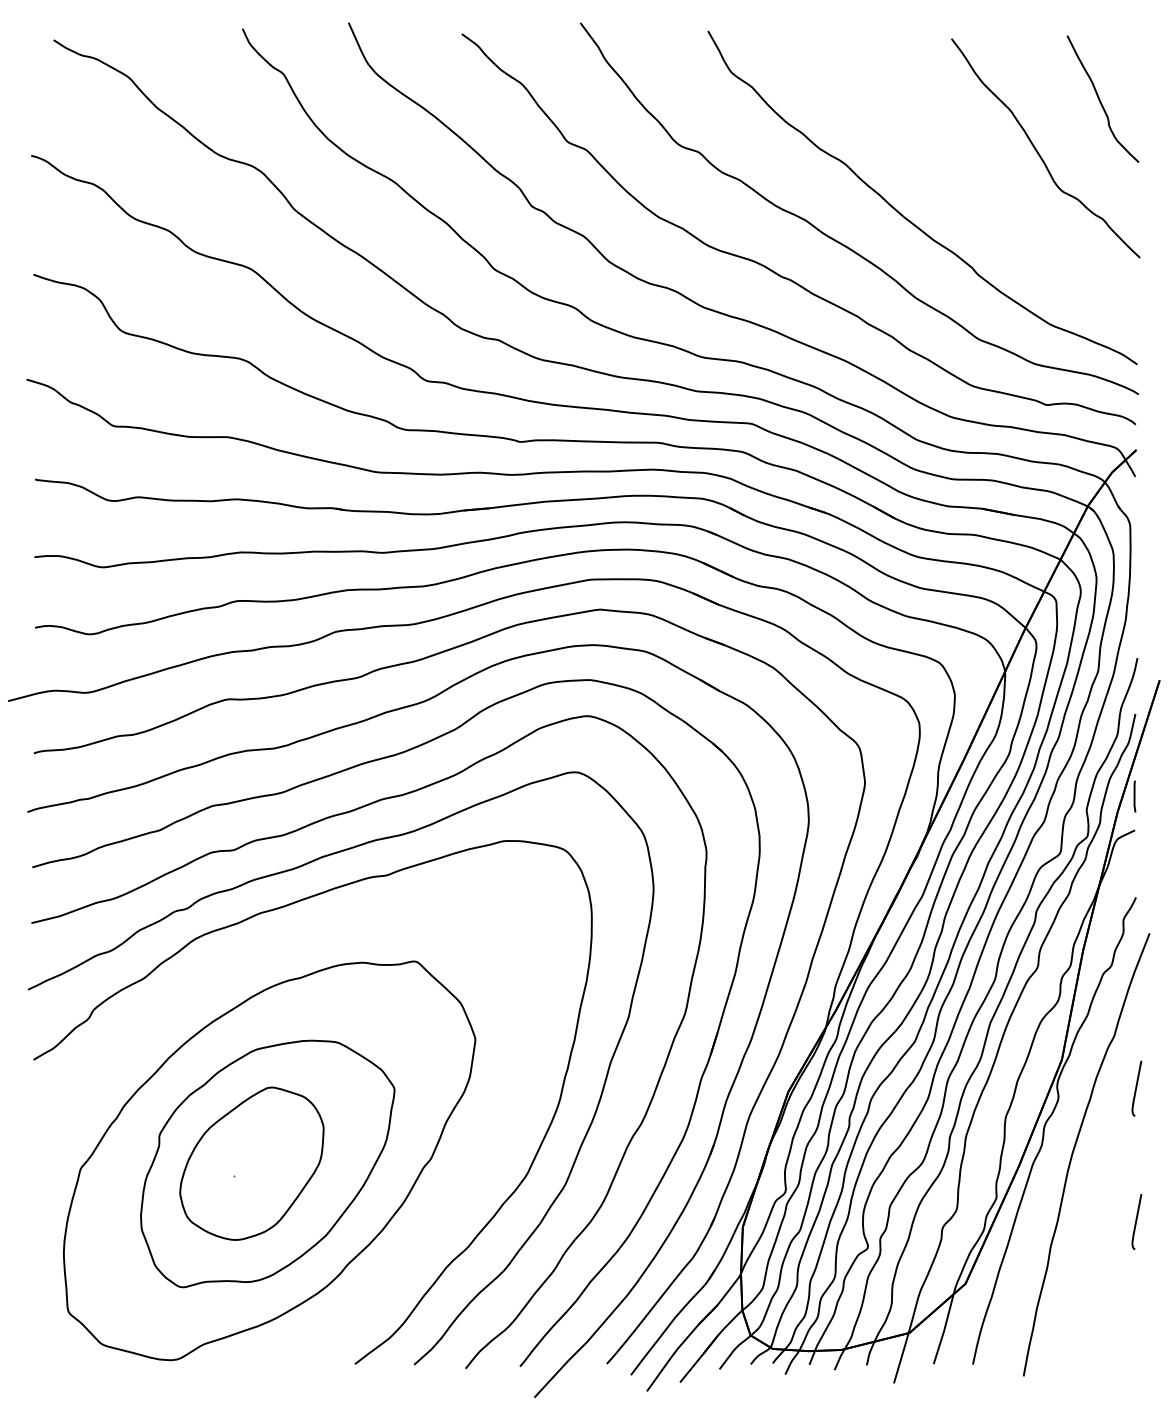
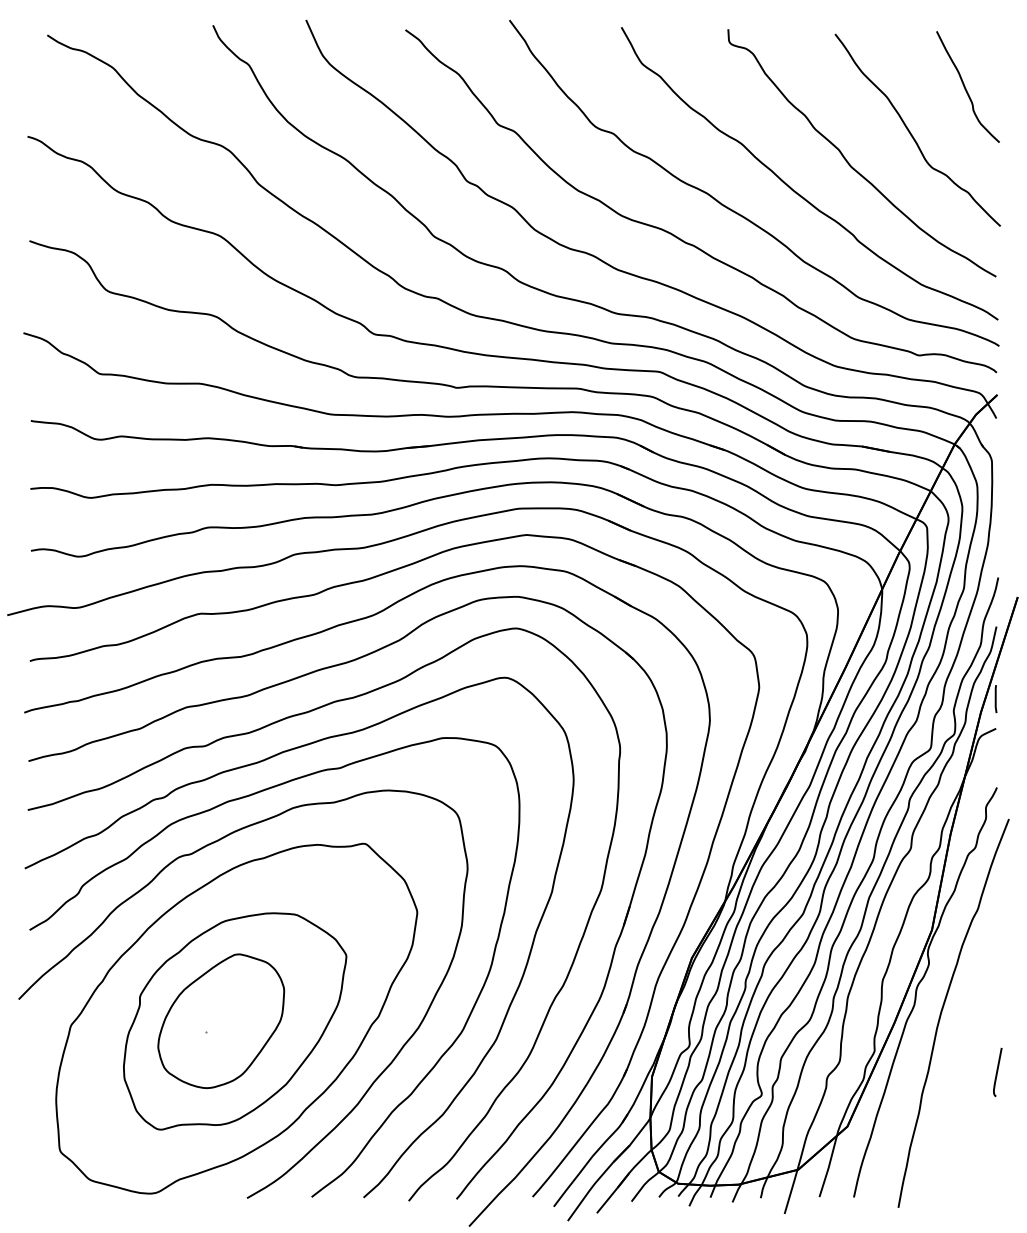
curve: (966, 183) -> (848, 161), added
curve: (167, 1010) -> (147, 886), added
curve: (1136, 1088) -> (997, 955), removed

